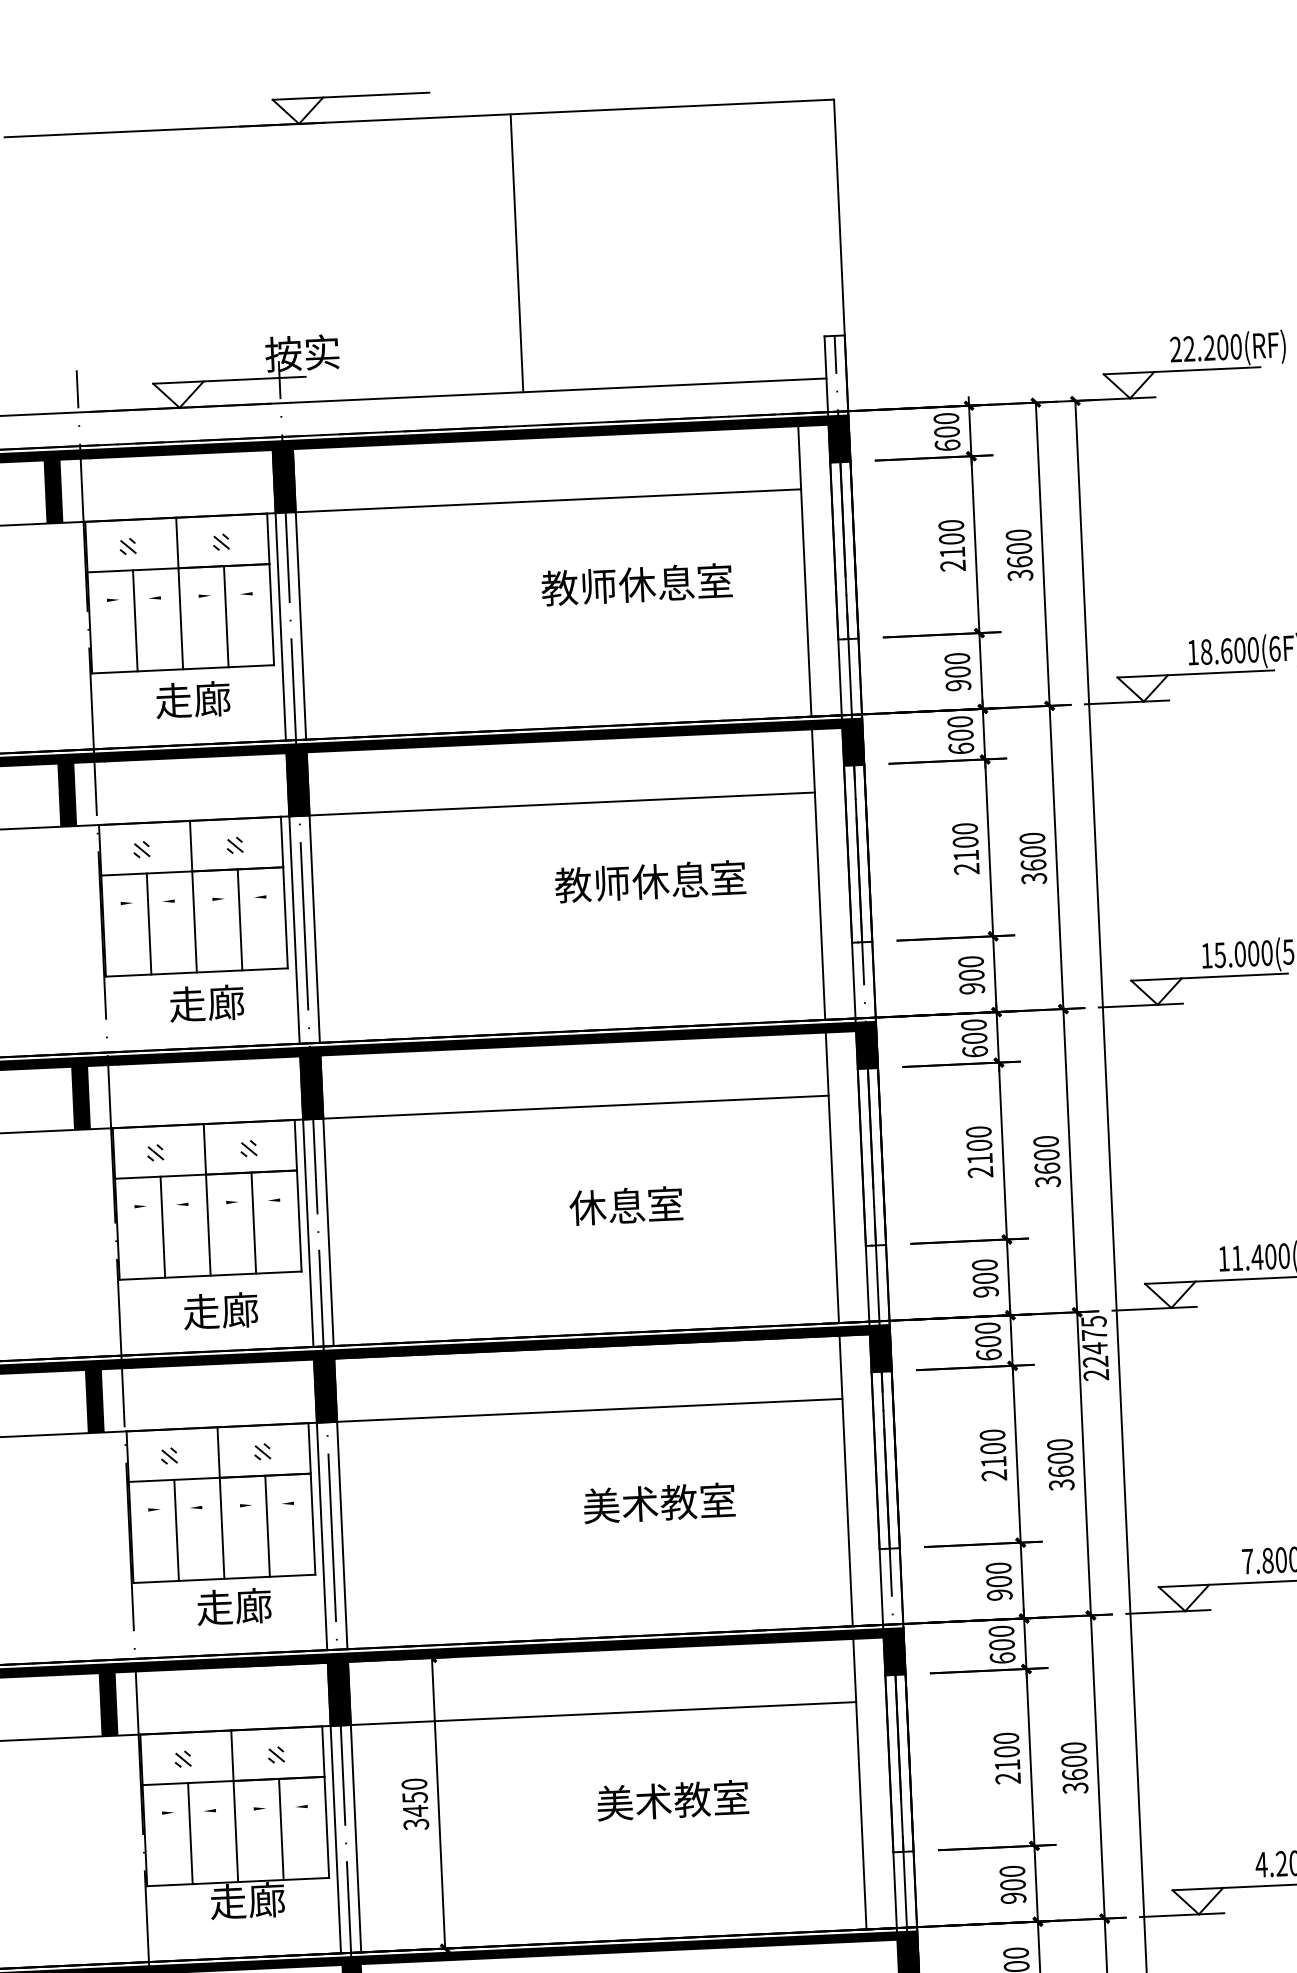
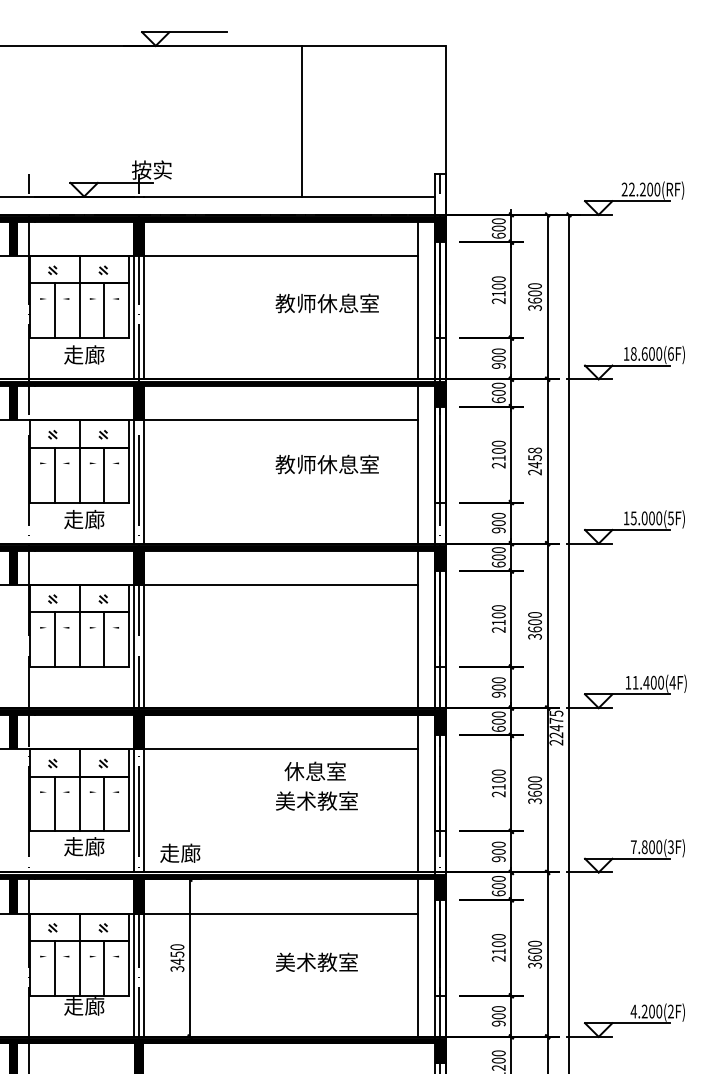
line: (516, 251) -> (301, 120), moved
text: (1032, 858) -> (534, 461), 3600 -> 2458
text: (624, 1204) -> (314, 770), moved
text: (221, 1309) -> (180, 852), moved

